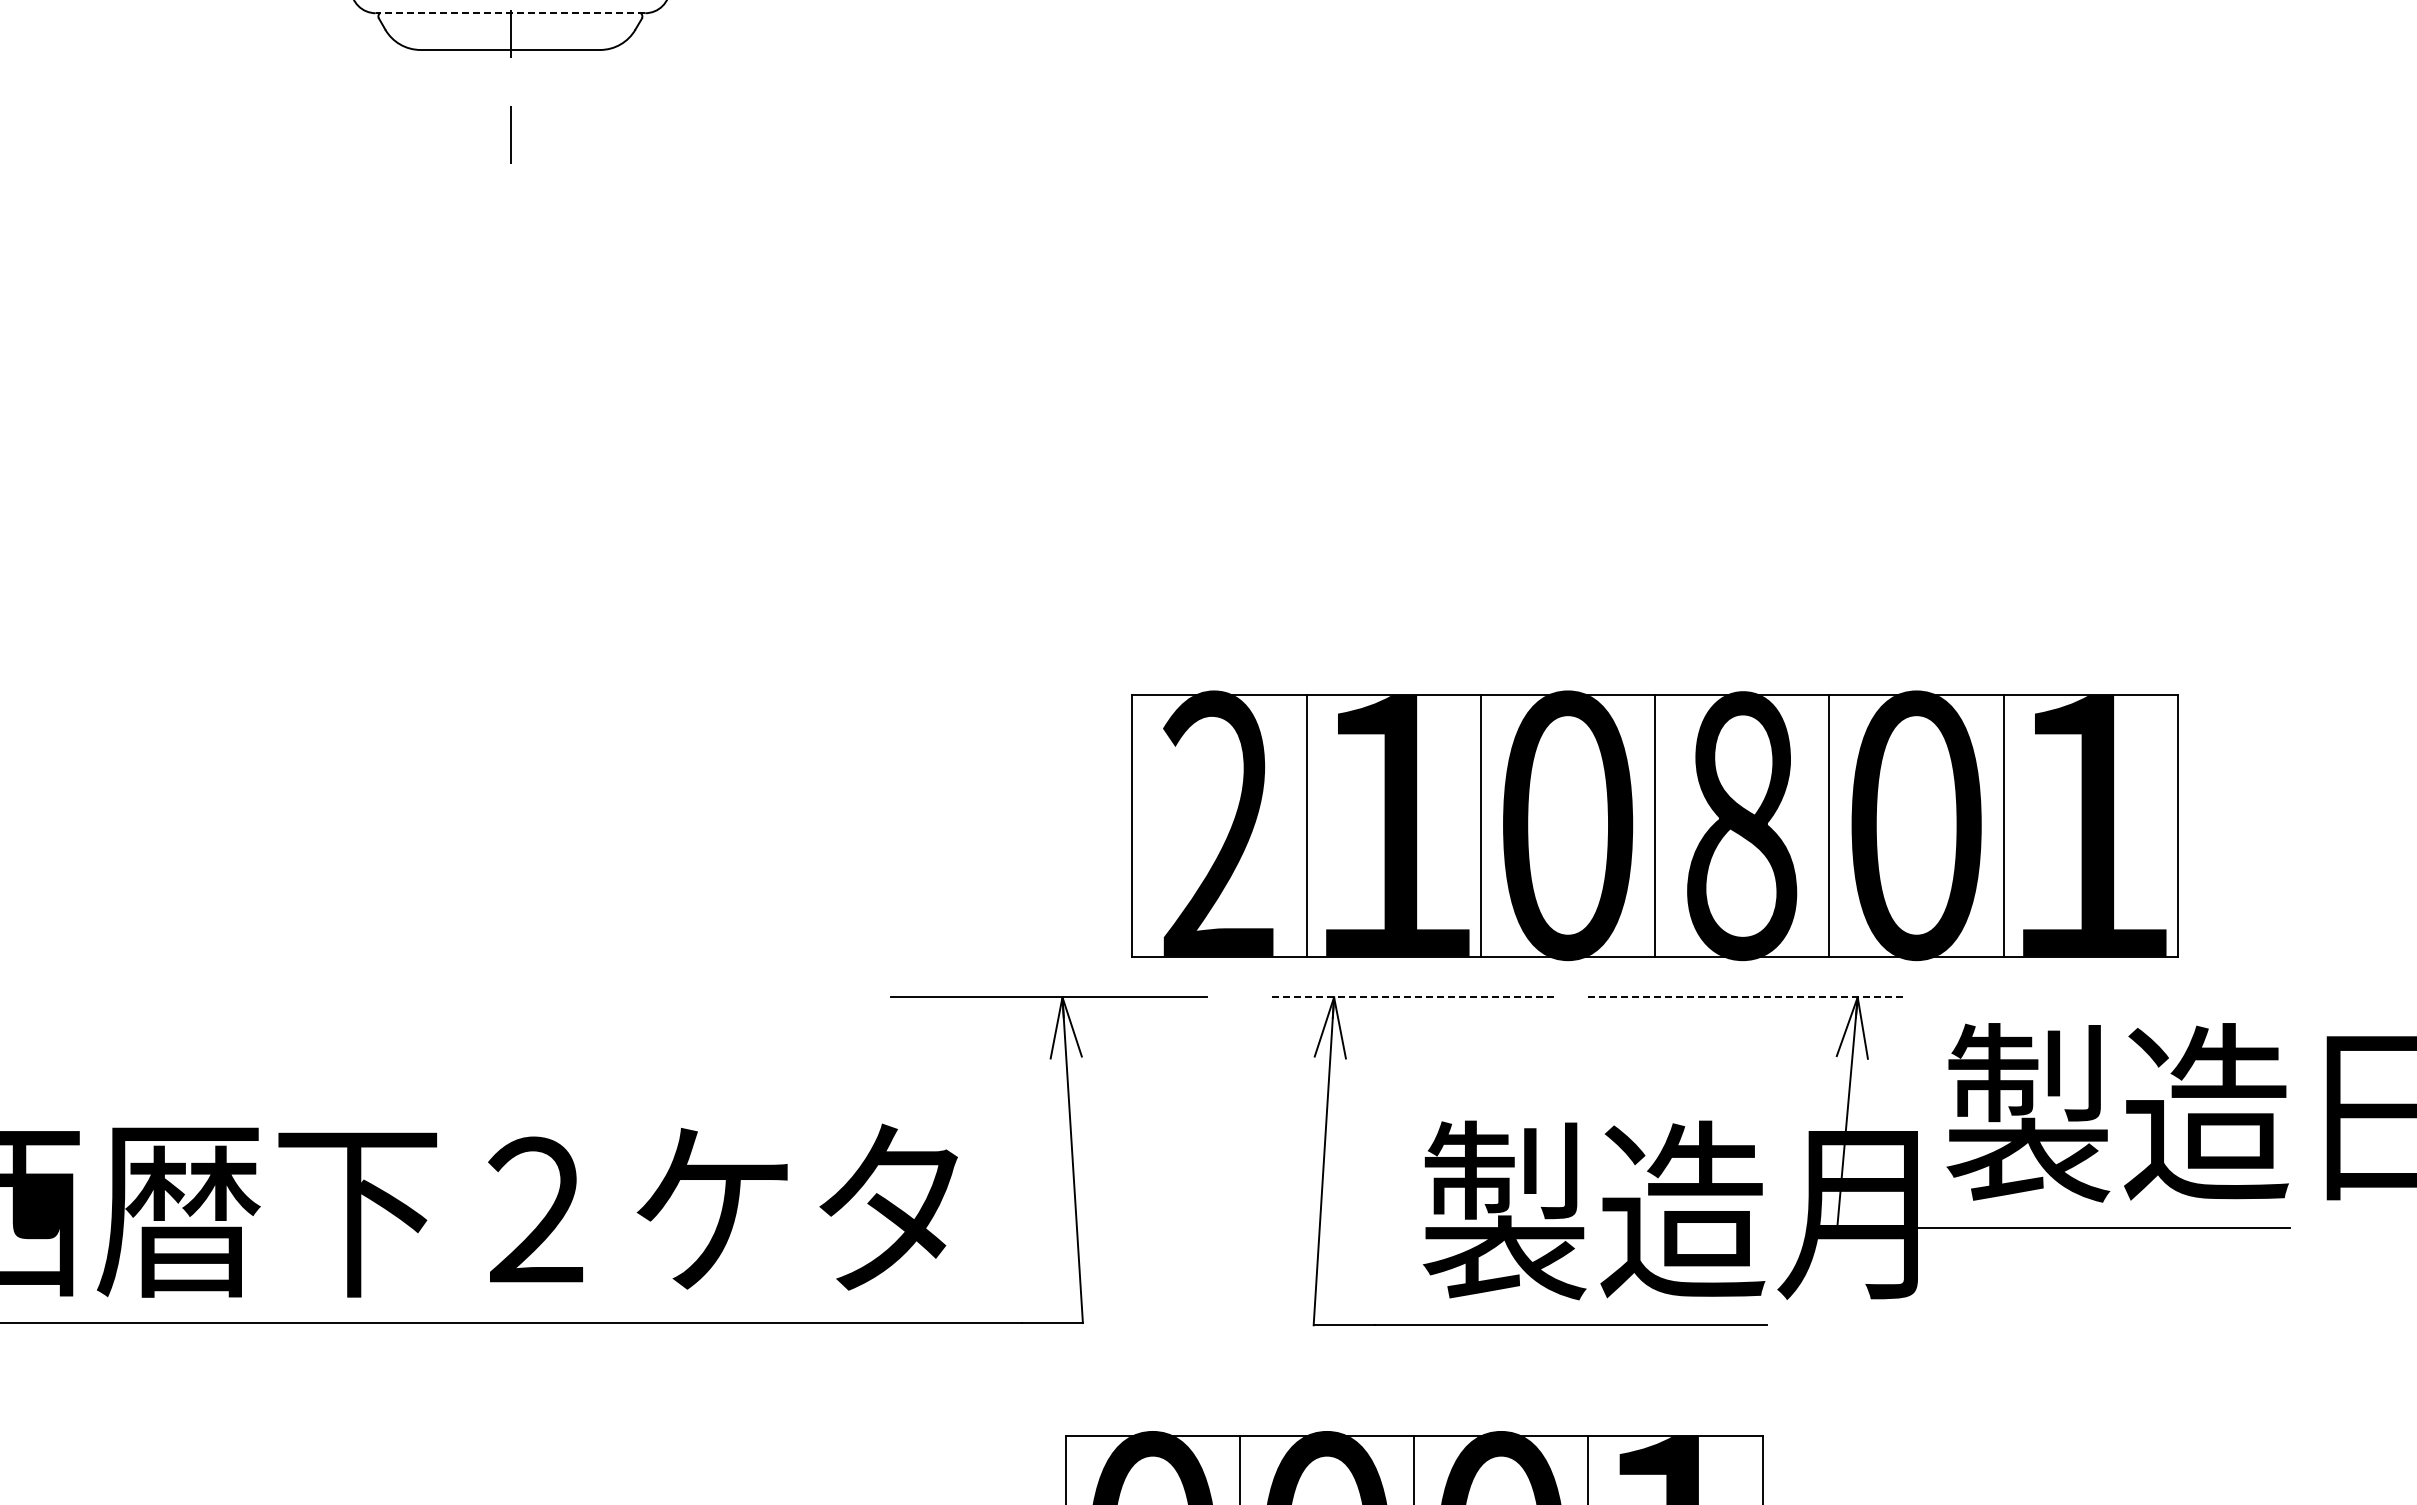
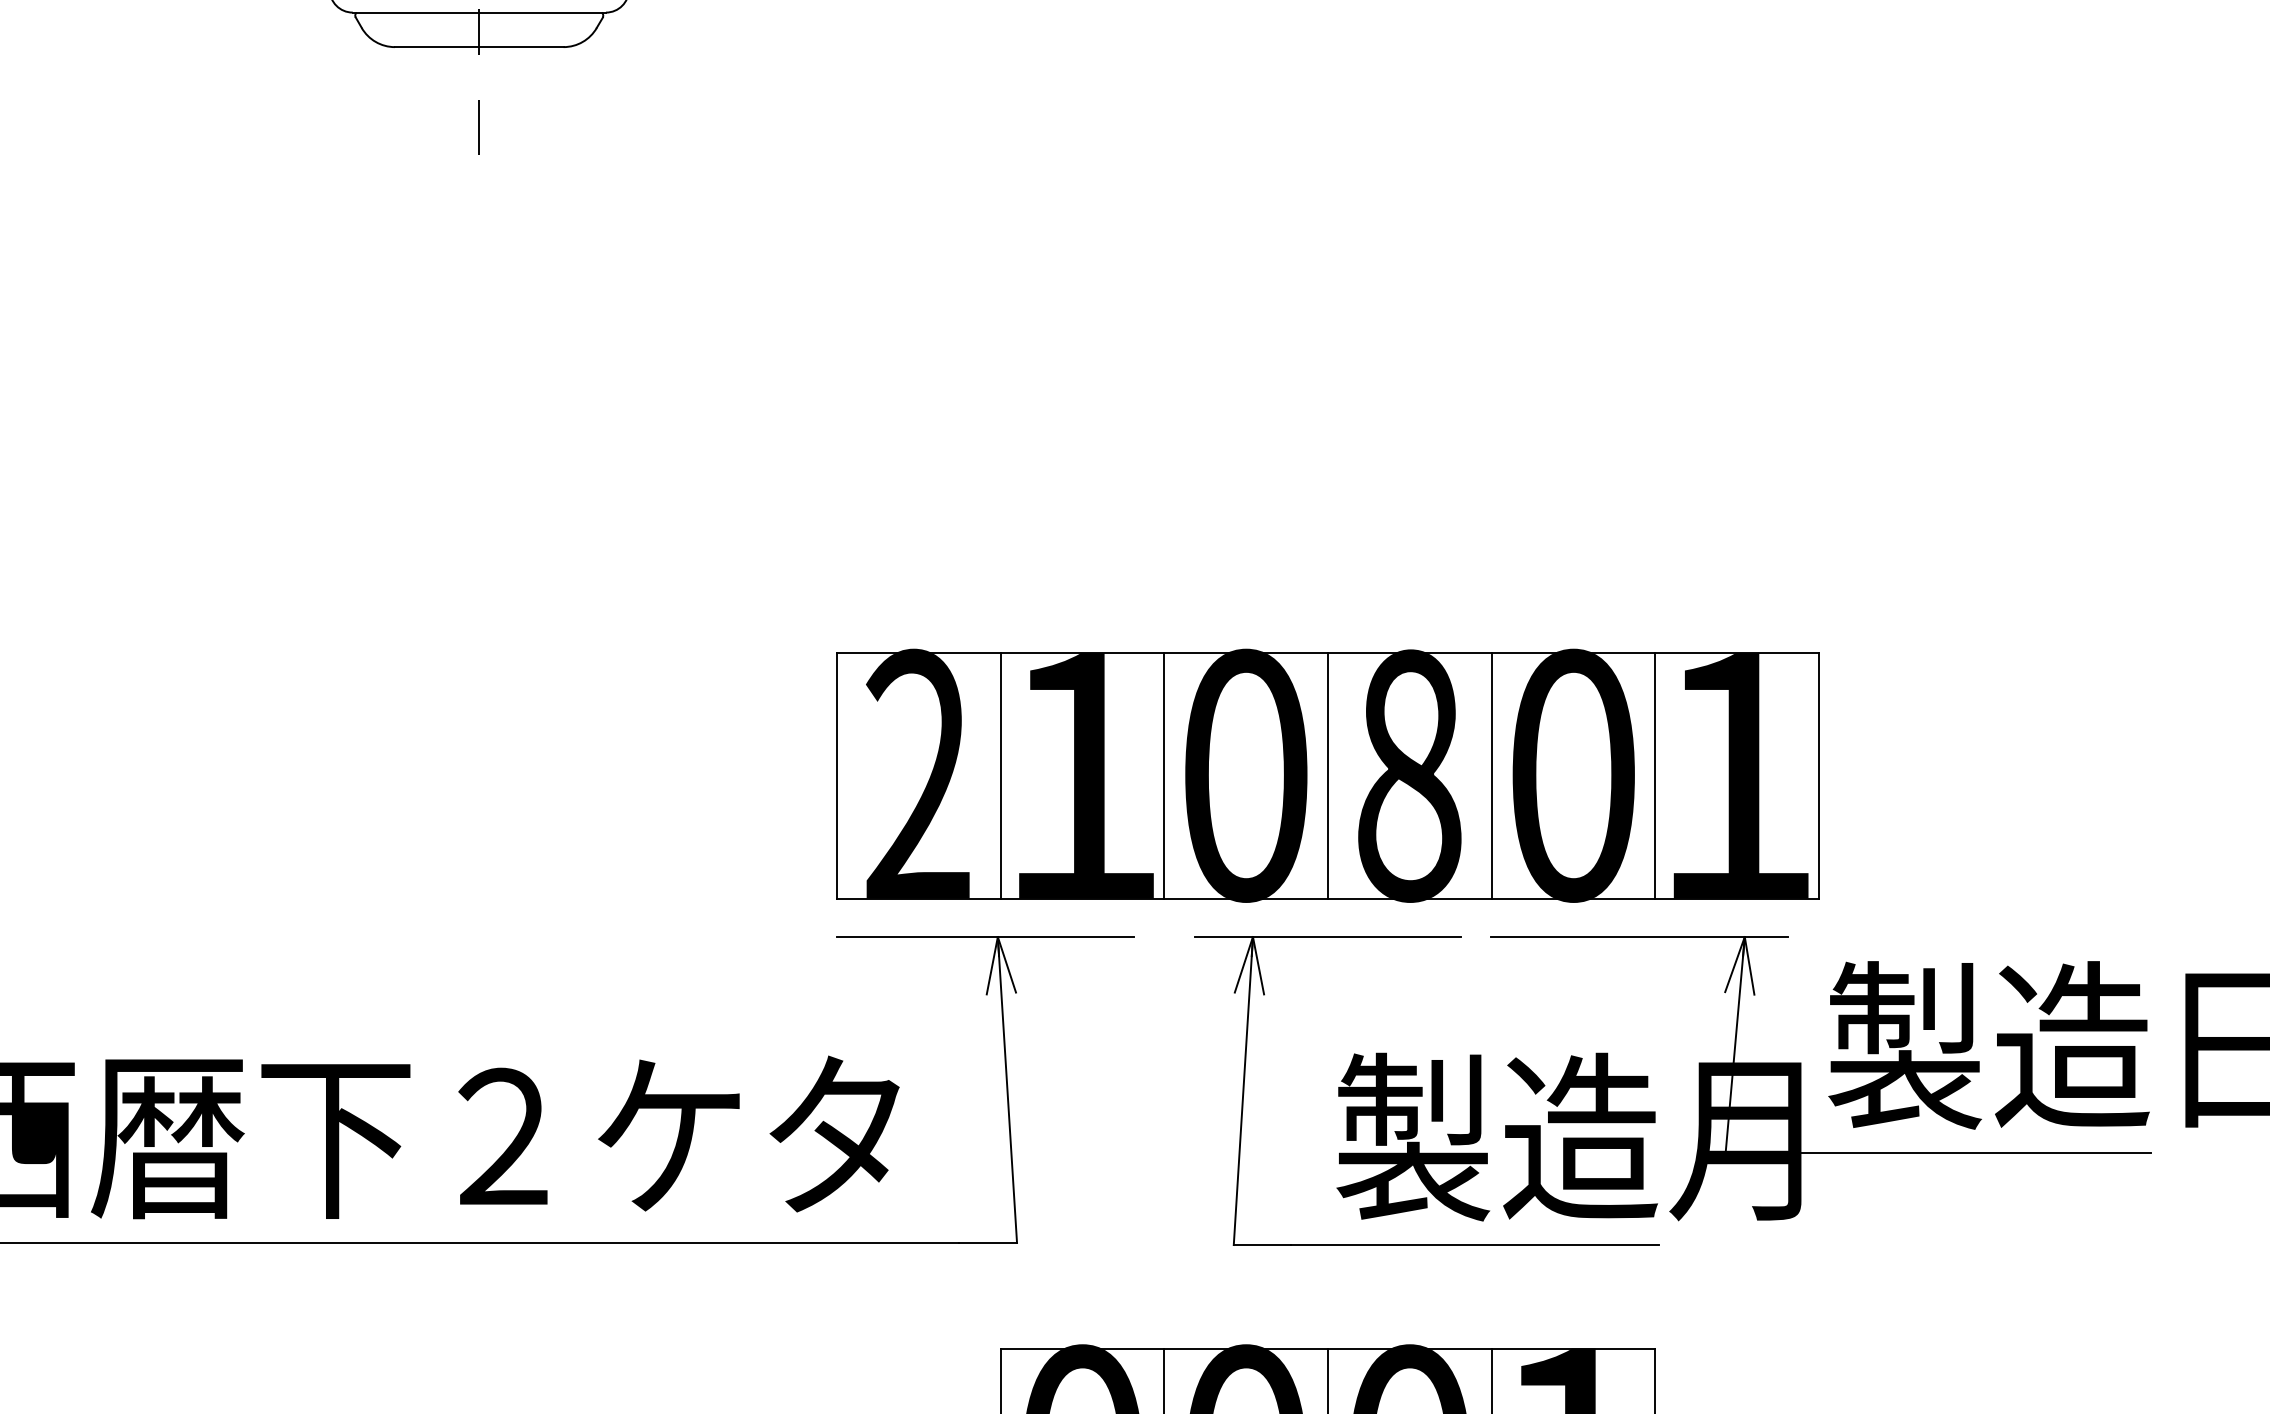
line: (510, 13) -> (479, 12), dashed -> solid
part: (1654, 825) -> (1327, 775), moved
line: (1414, 997) -> (1328, 937), dashed -> solid
line: (1745, 997) -> (1639, 937), dashed -> solid

